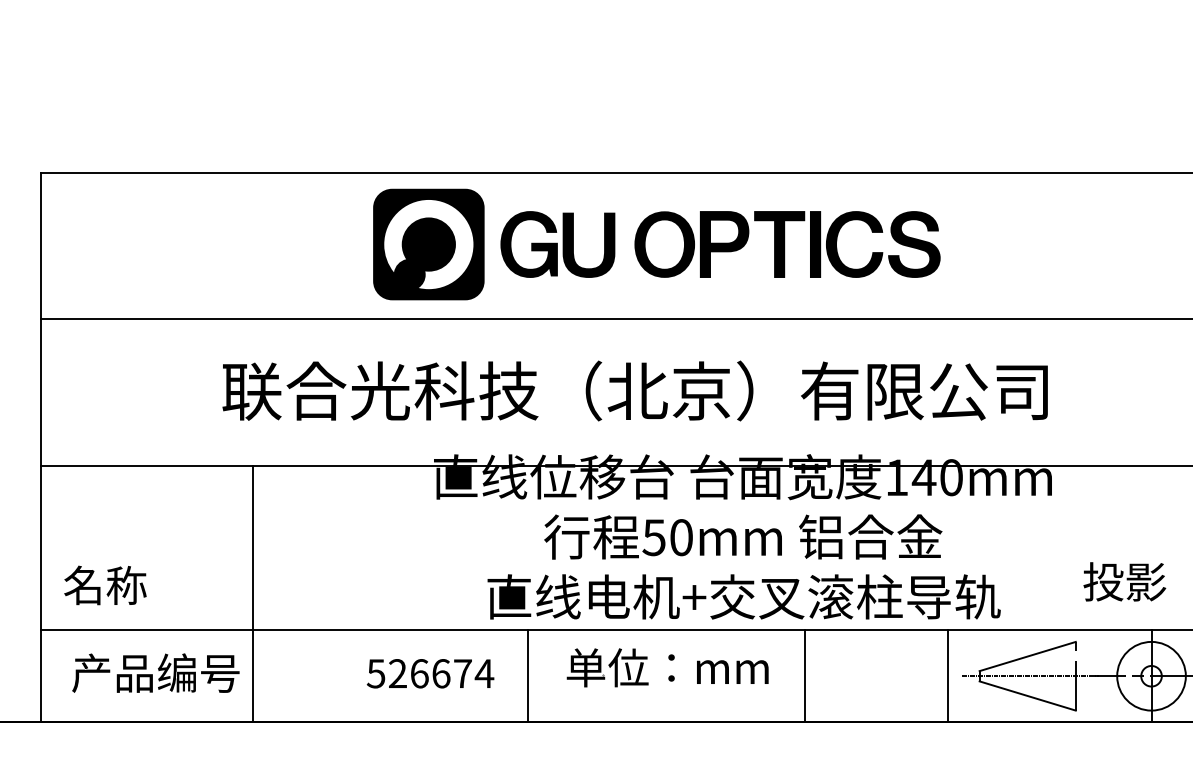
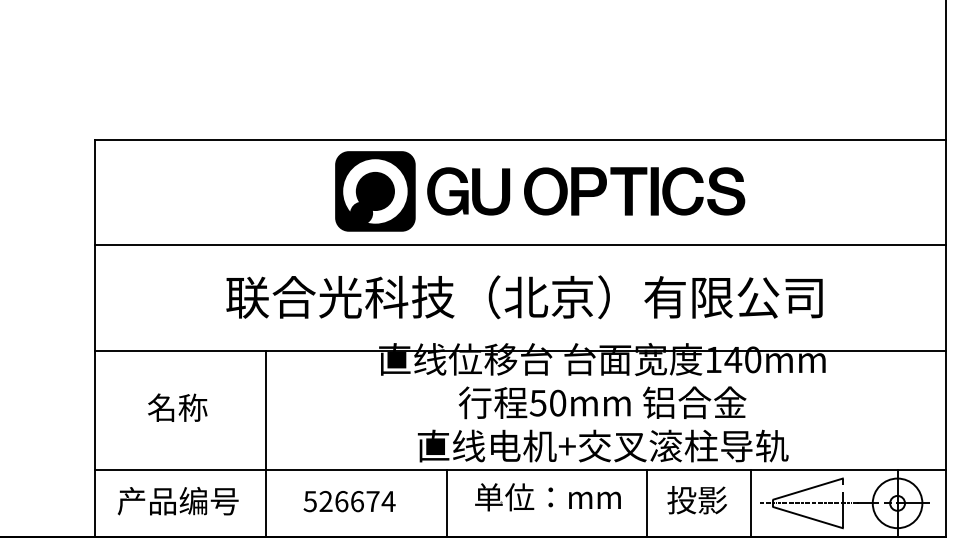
text: (1123, 582) -> (696, 500), moved
text: (105, 585) -> (177, 407), moved
line: (253, 593) -> (266, 443), moved
text: (430, 673) -> (349, 501), moved

